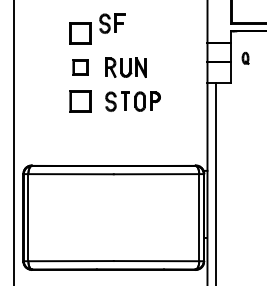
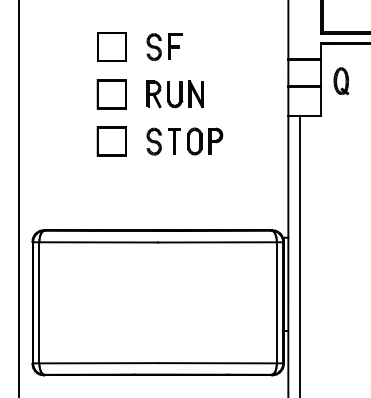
part: (112, 23) -> (164, 46), moved
part: (245, 58) -> (341, 81), size x1.67
part: (80, 67) -> (111, 94), size x1.43

